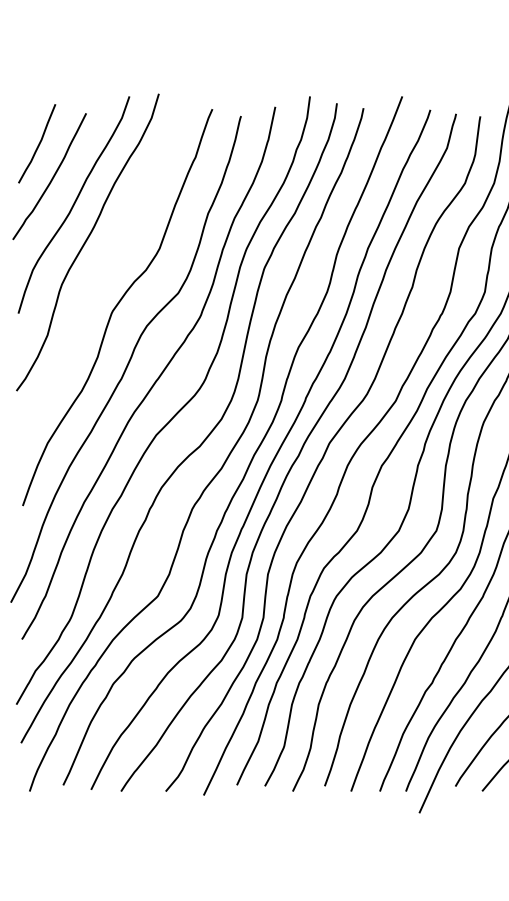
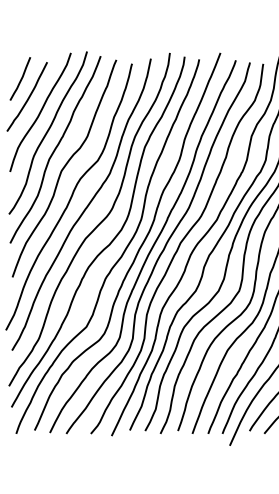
curve: (101, 272) -> (55, 149), added

